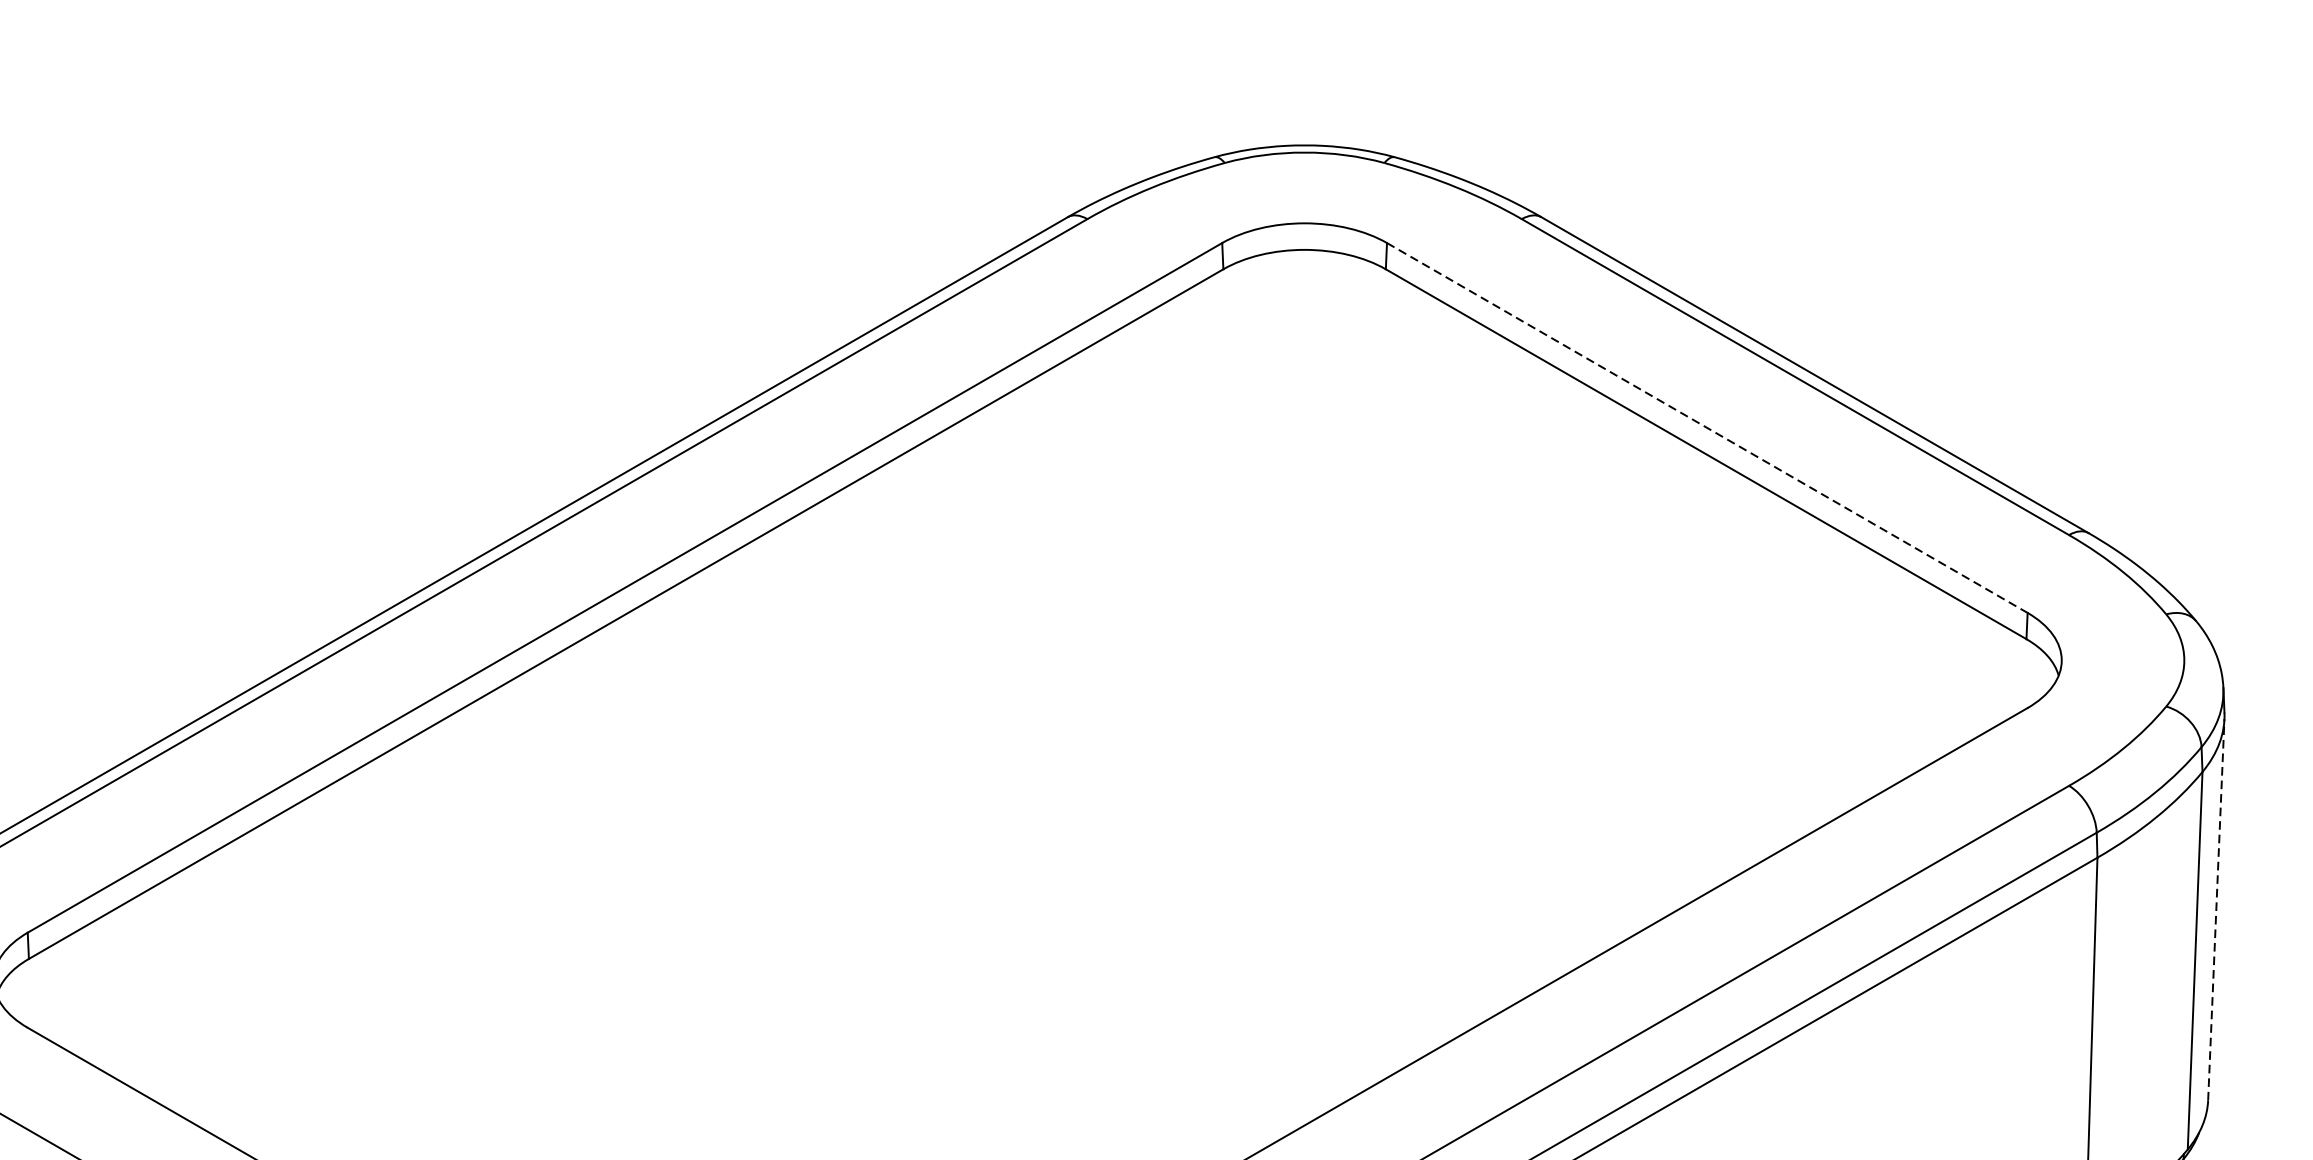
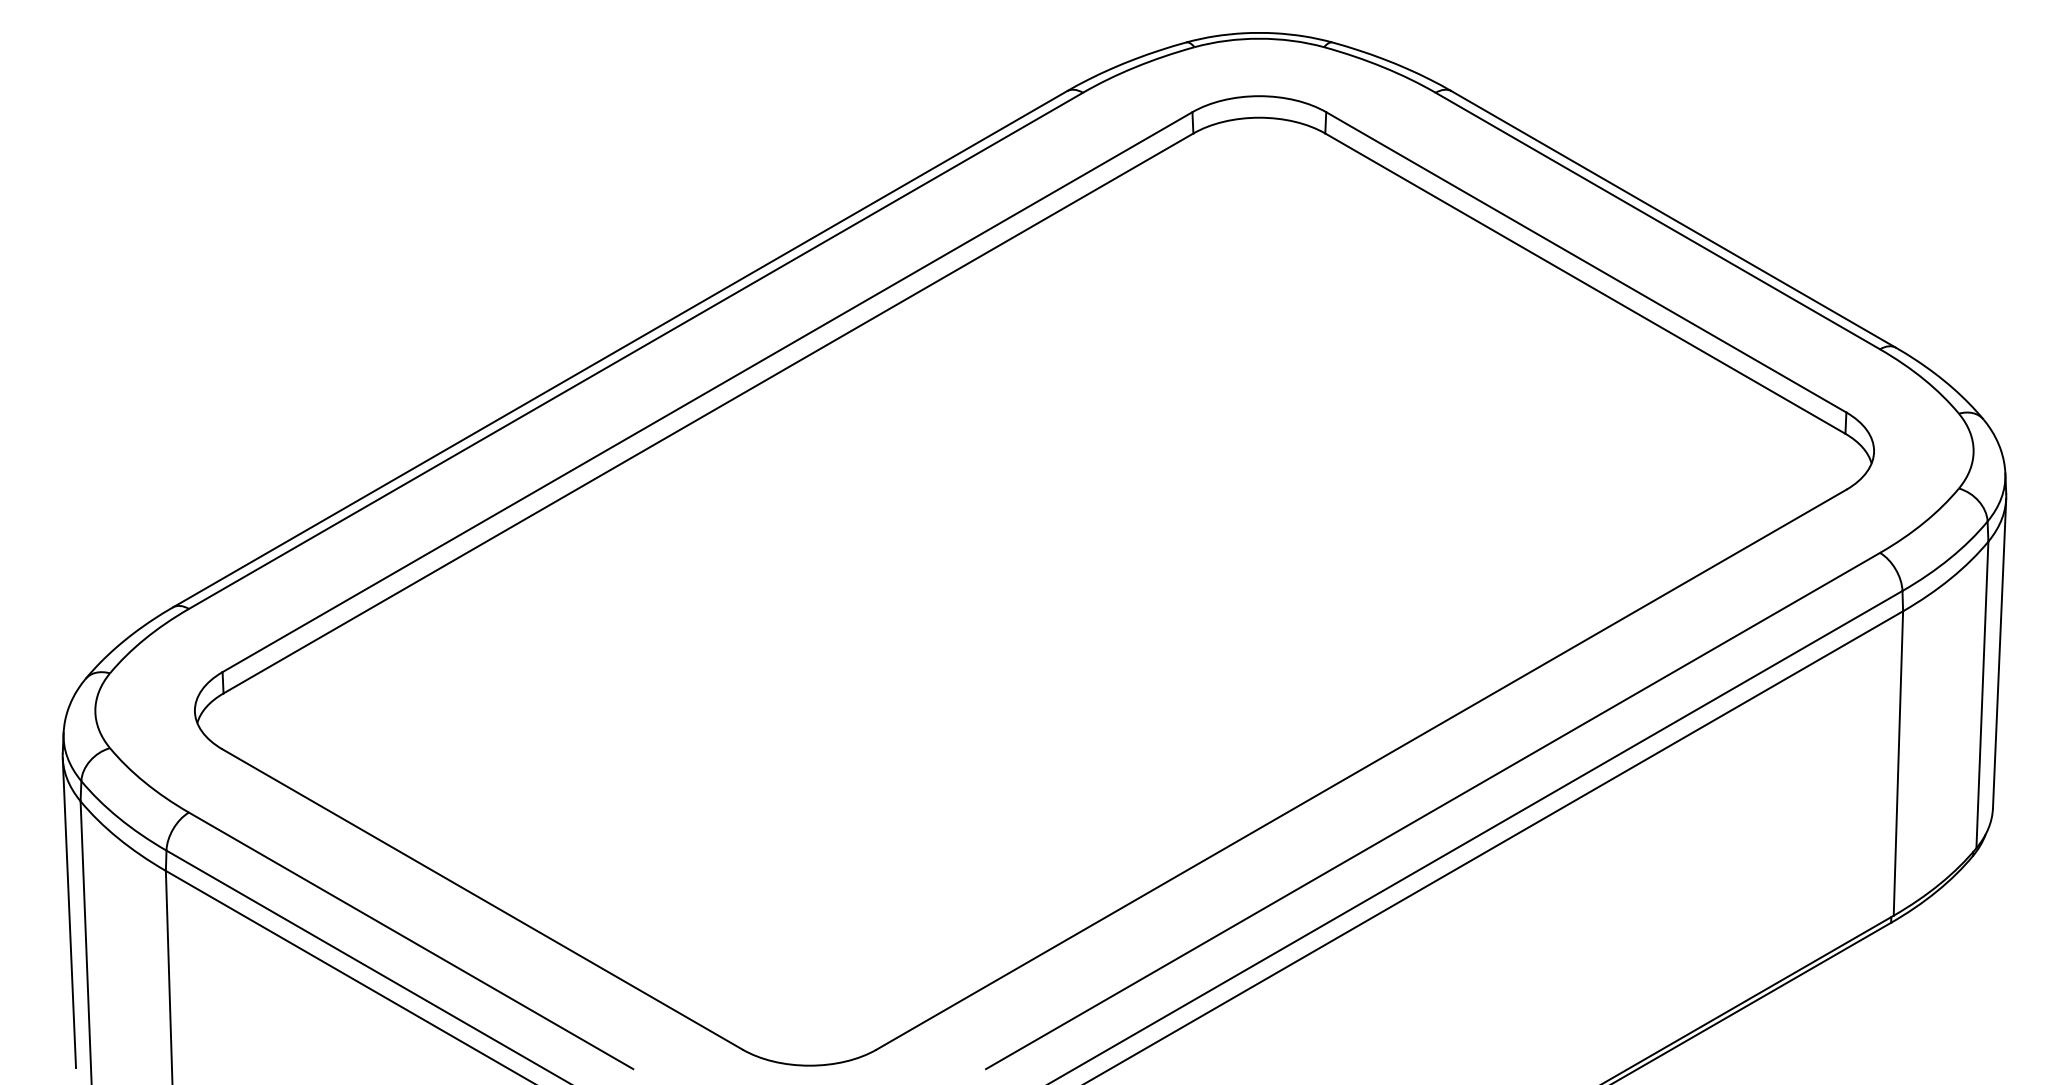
line: (1707, 428) -> (1586, 262), dashed -> solid
line: (2216, 909) -> (1999, 653), dashed -> solid

